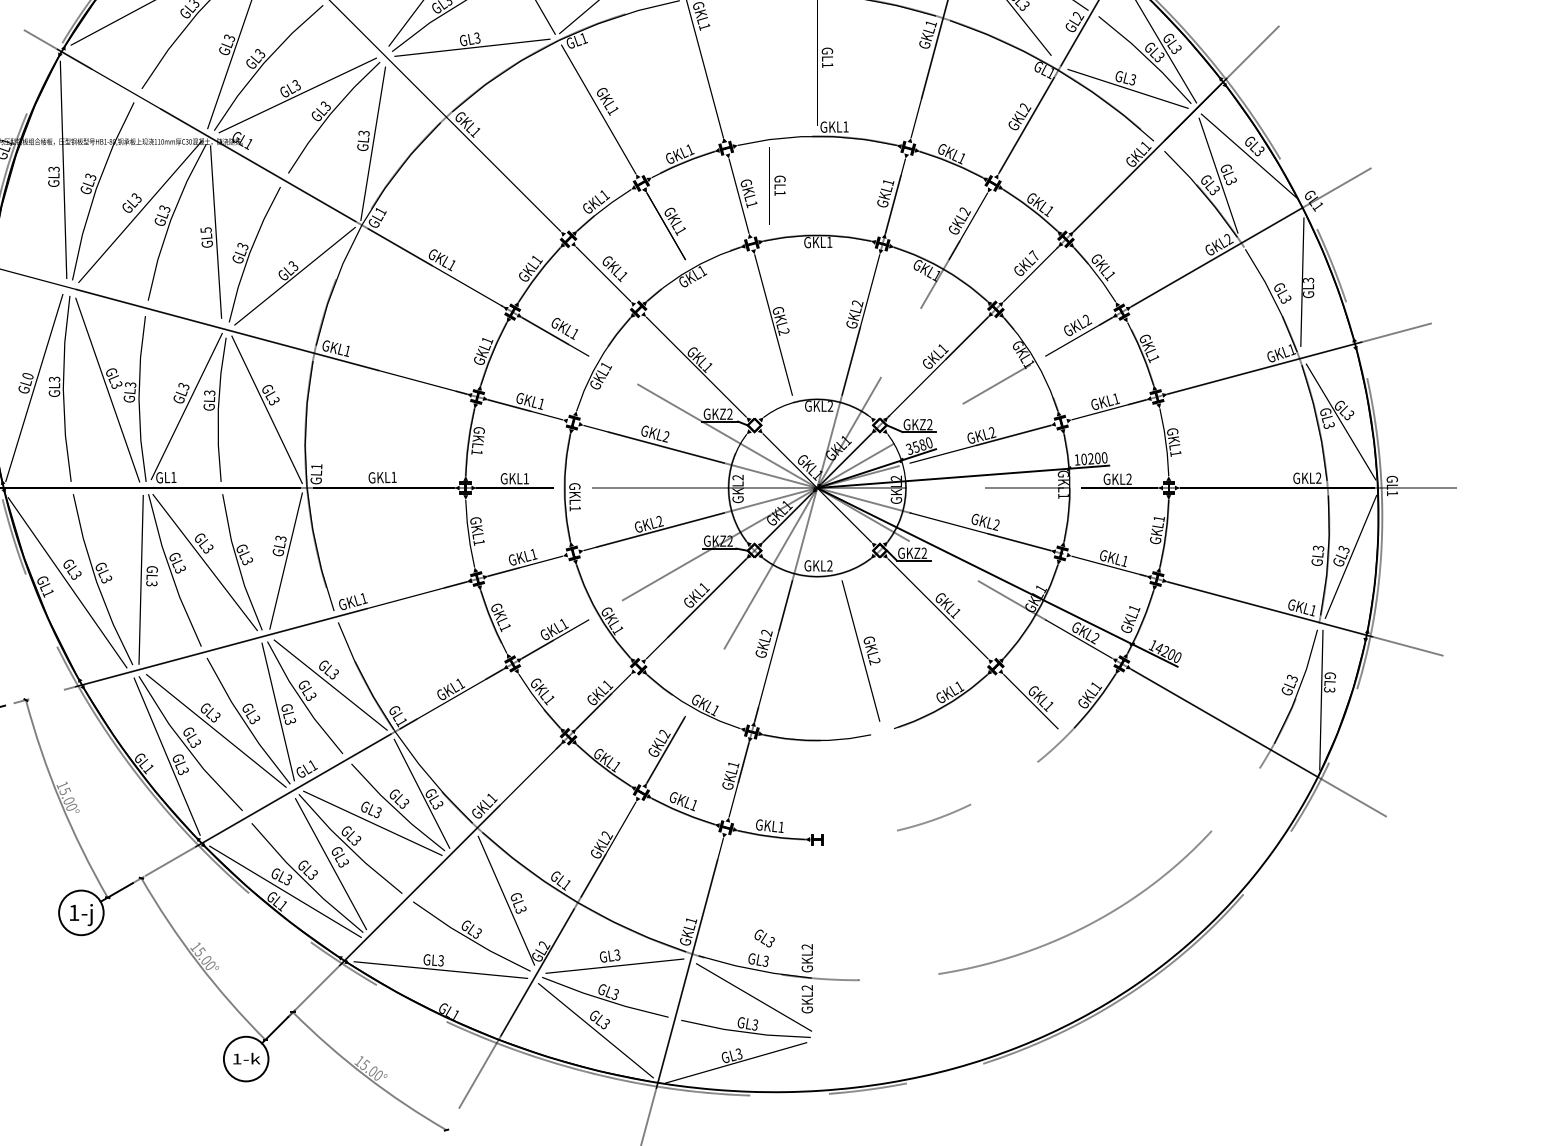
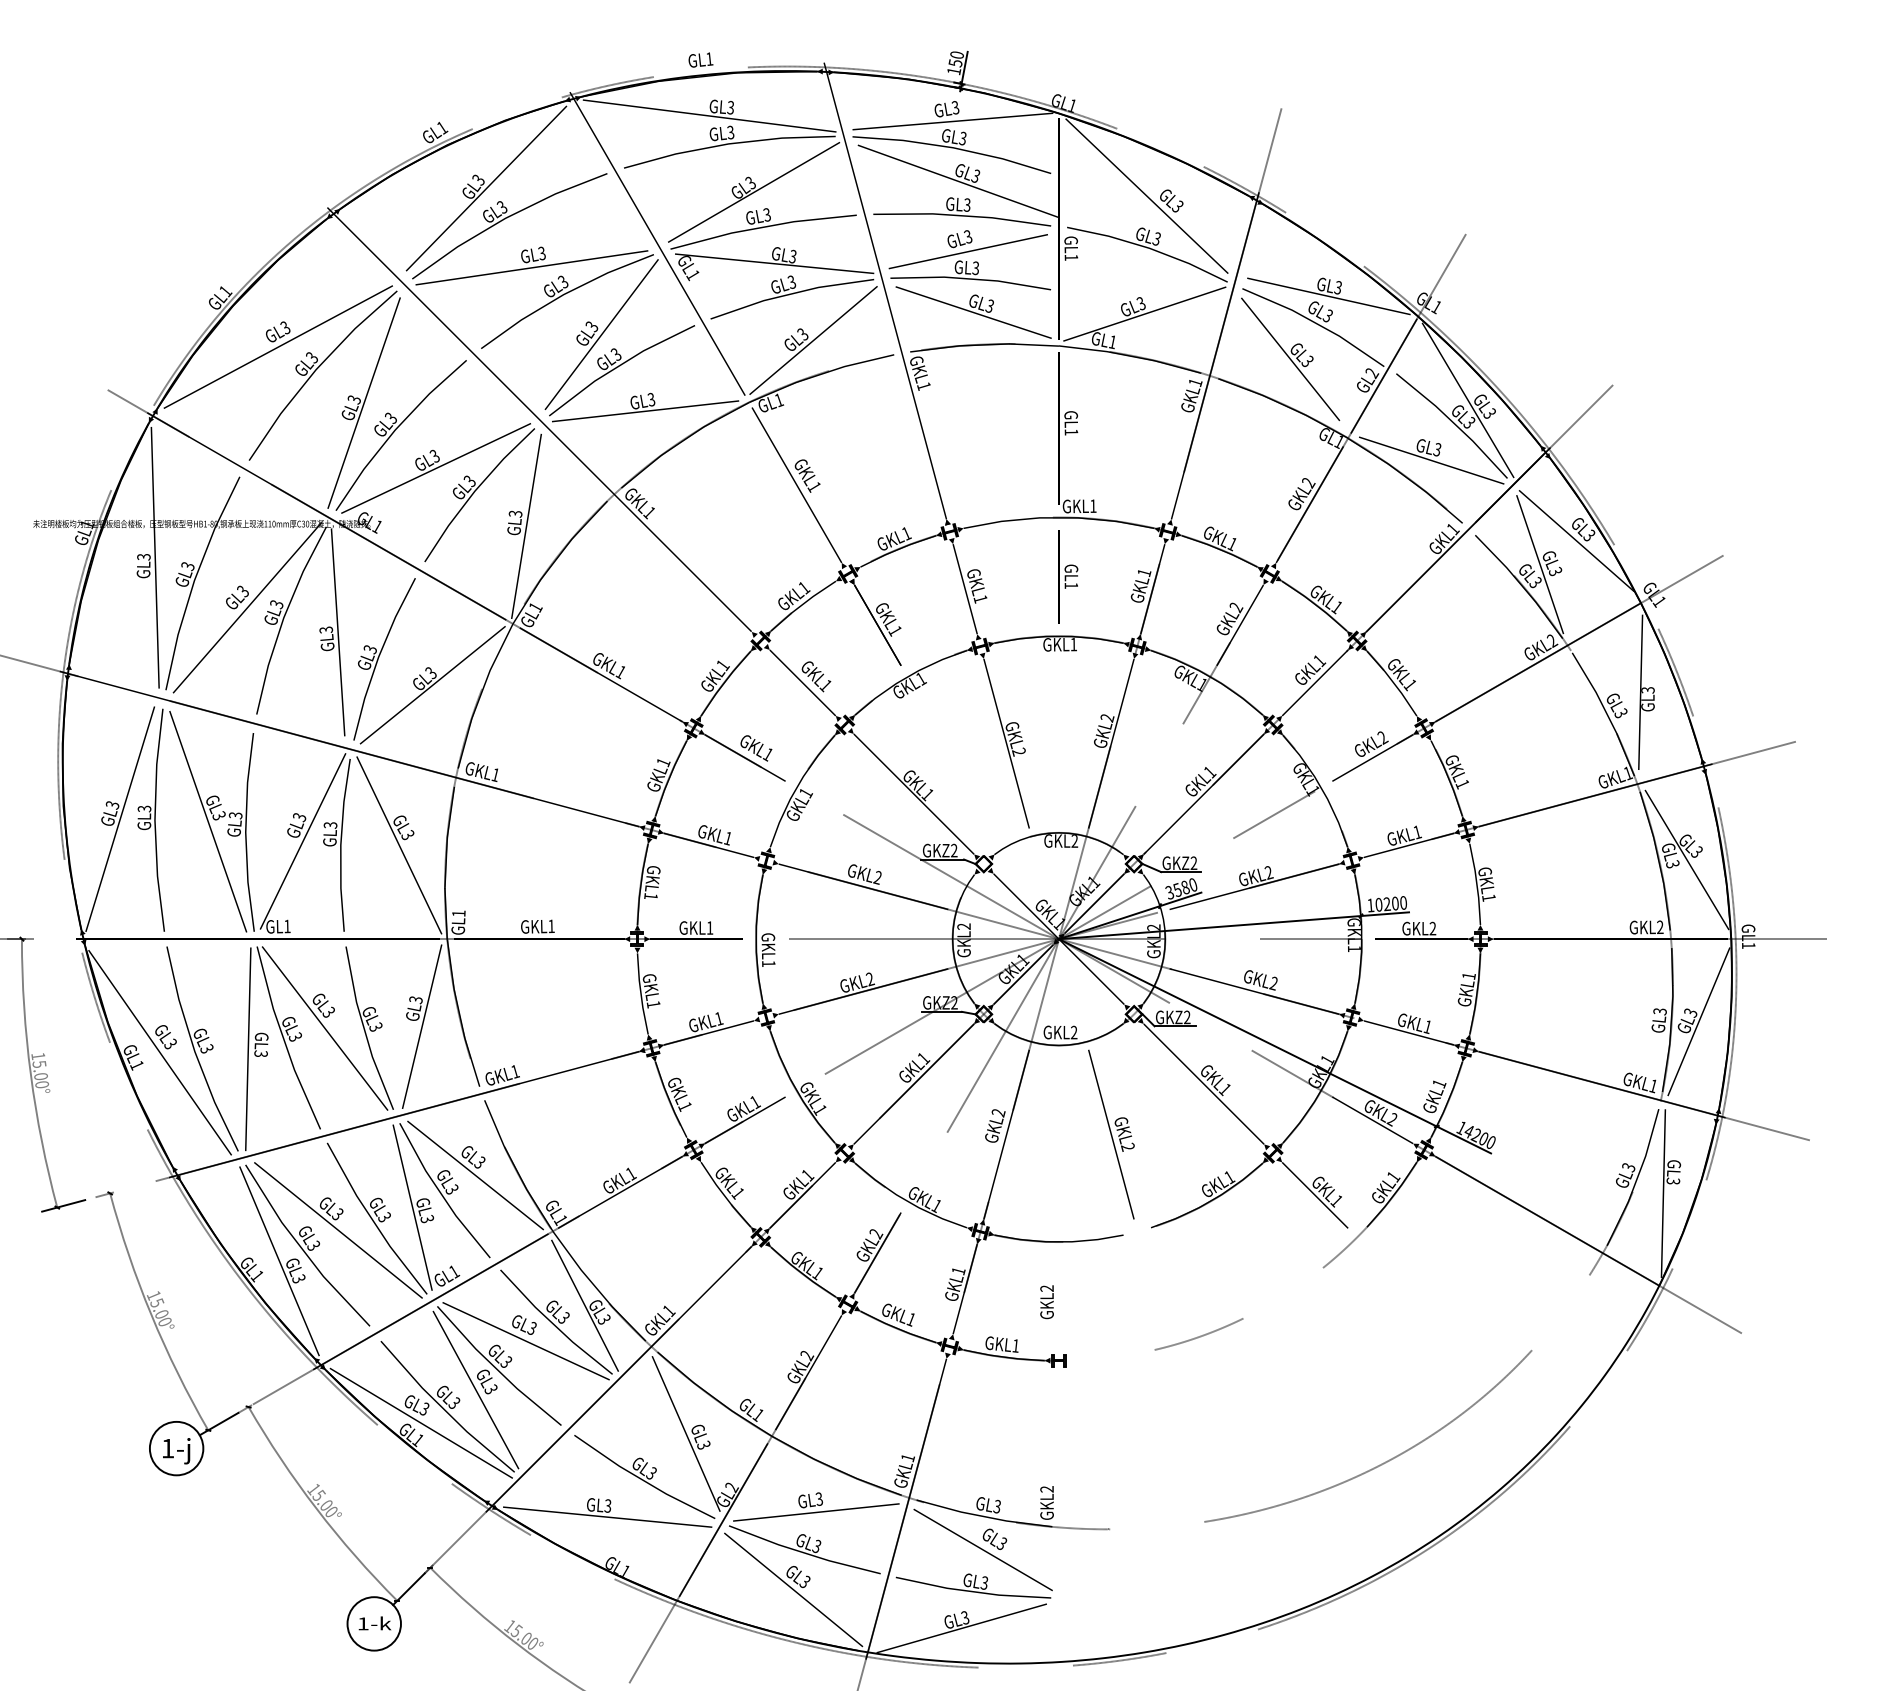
text: (777, 185) -> (1068, 576), moved
text: (205, 229) -> (325, 629), GL5 -> GL3
text: (1034, 255) -> (1319, 660), GKL7 -> GKL1
text: (27, 376) -> (112, 805), GL0 -> GL3
text: (764, 937) -> (994, 1538), moved
text: (806, 999) -> (1046, 1302), moved

